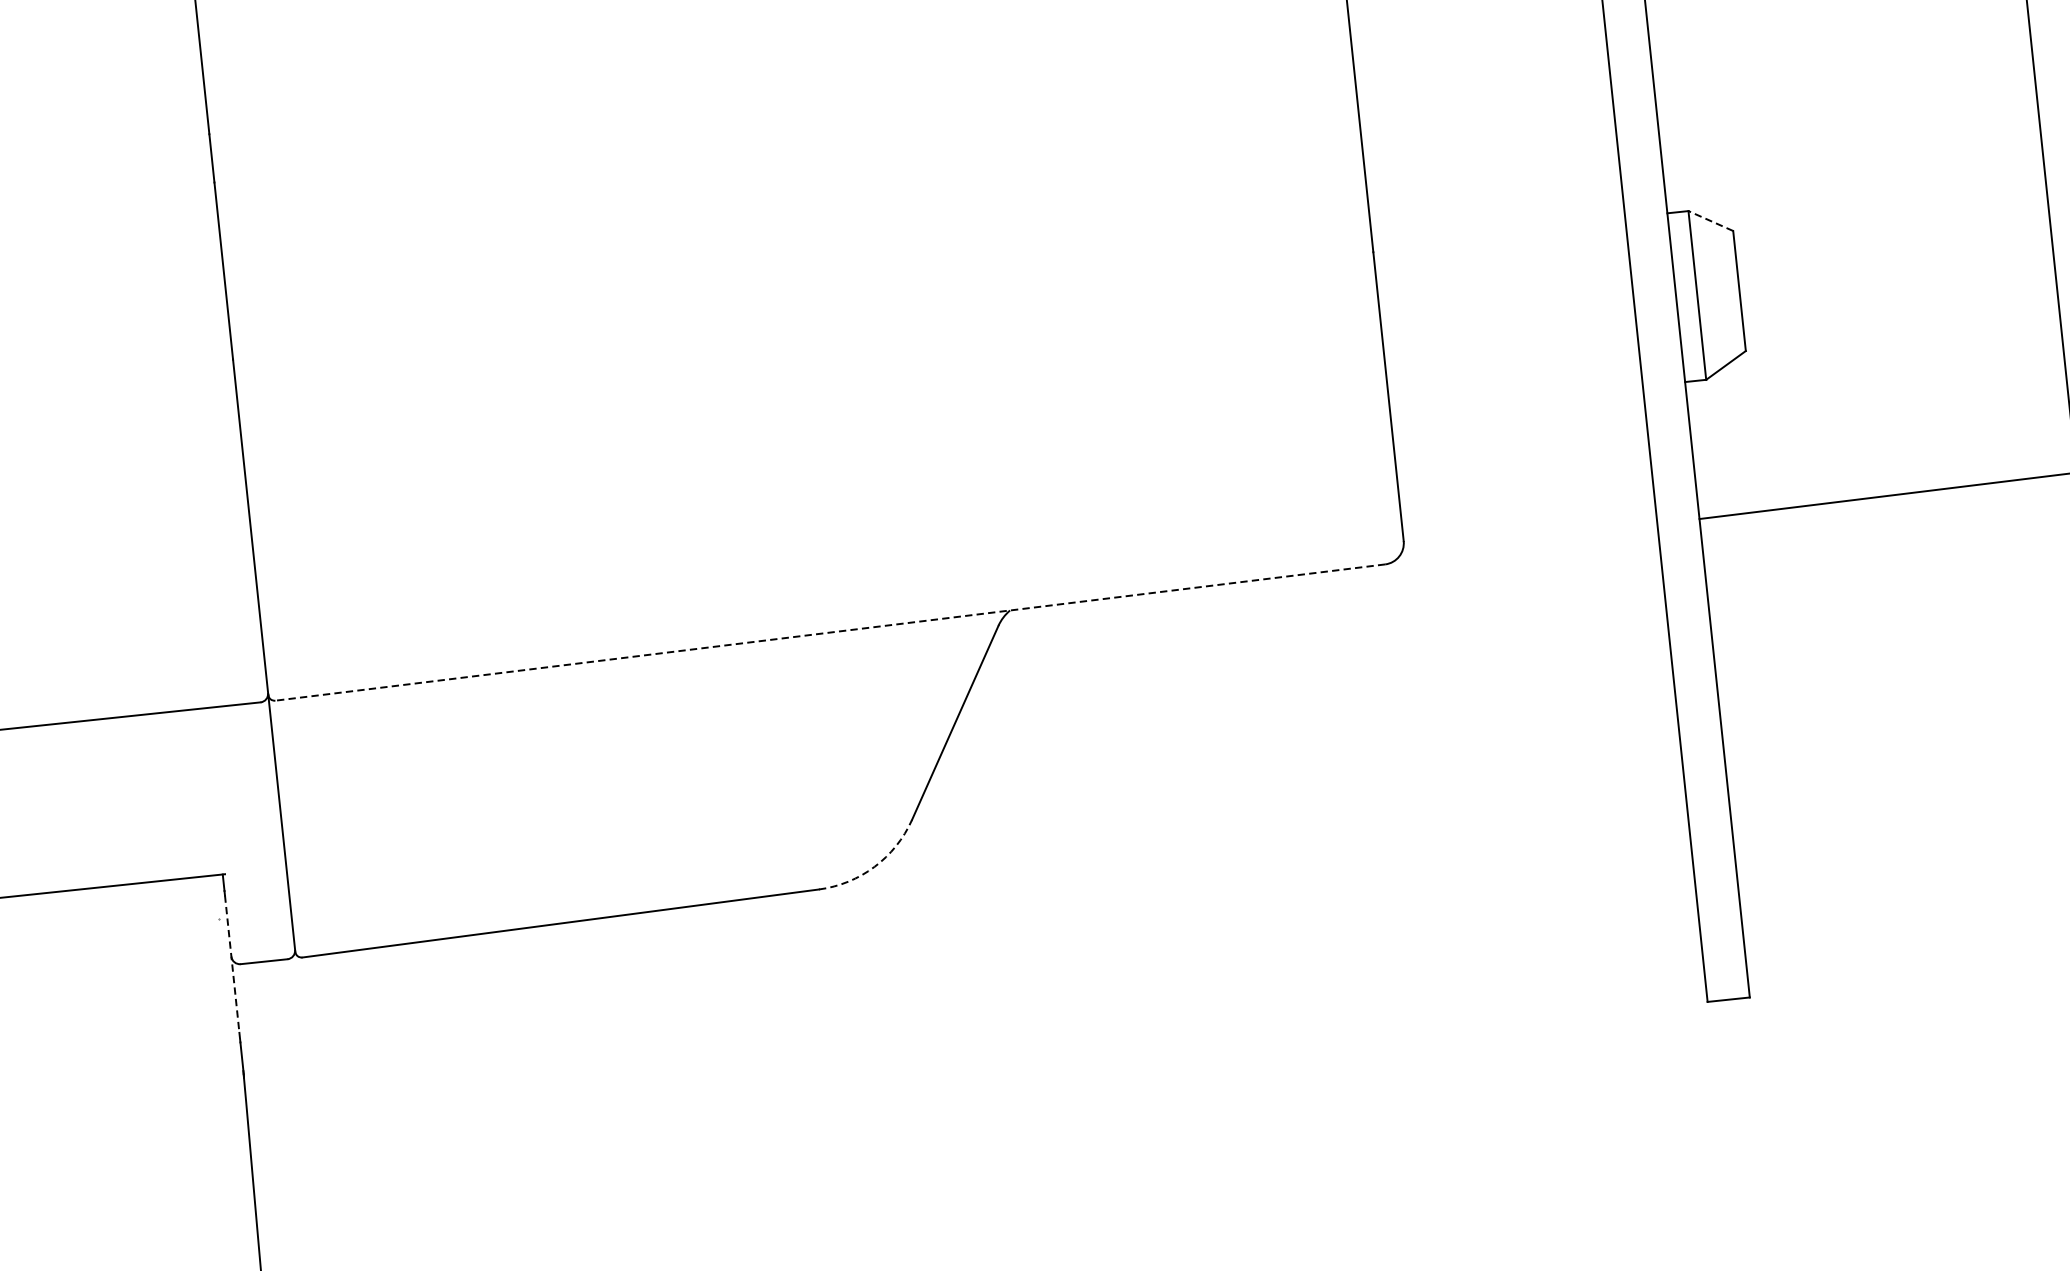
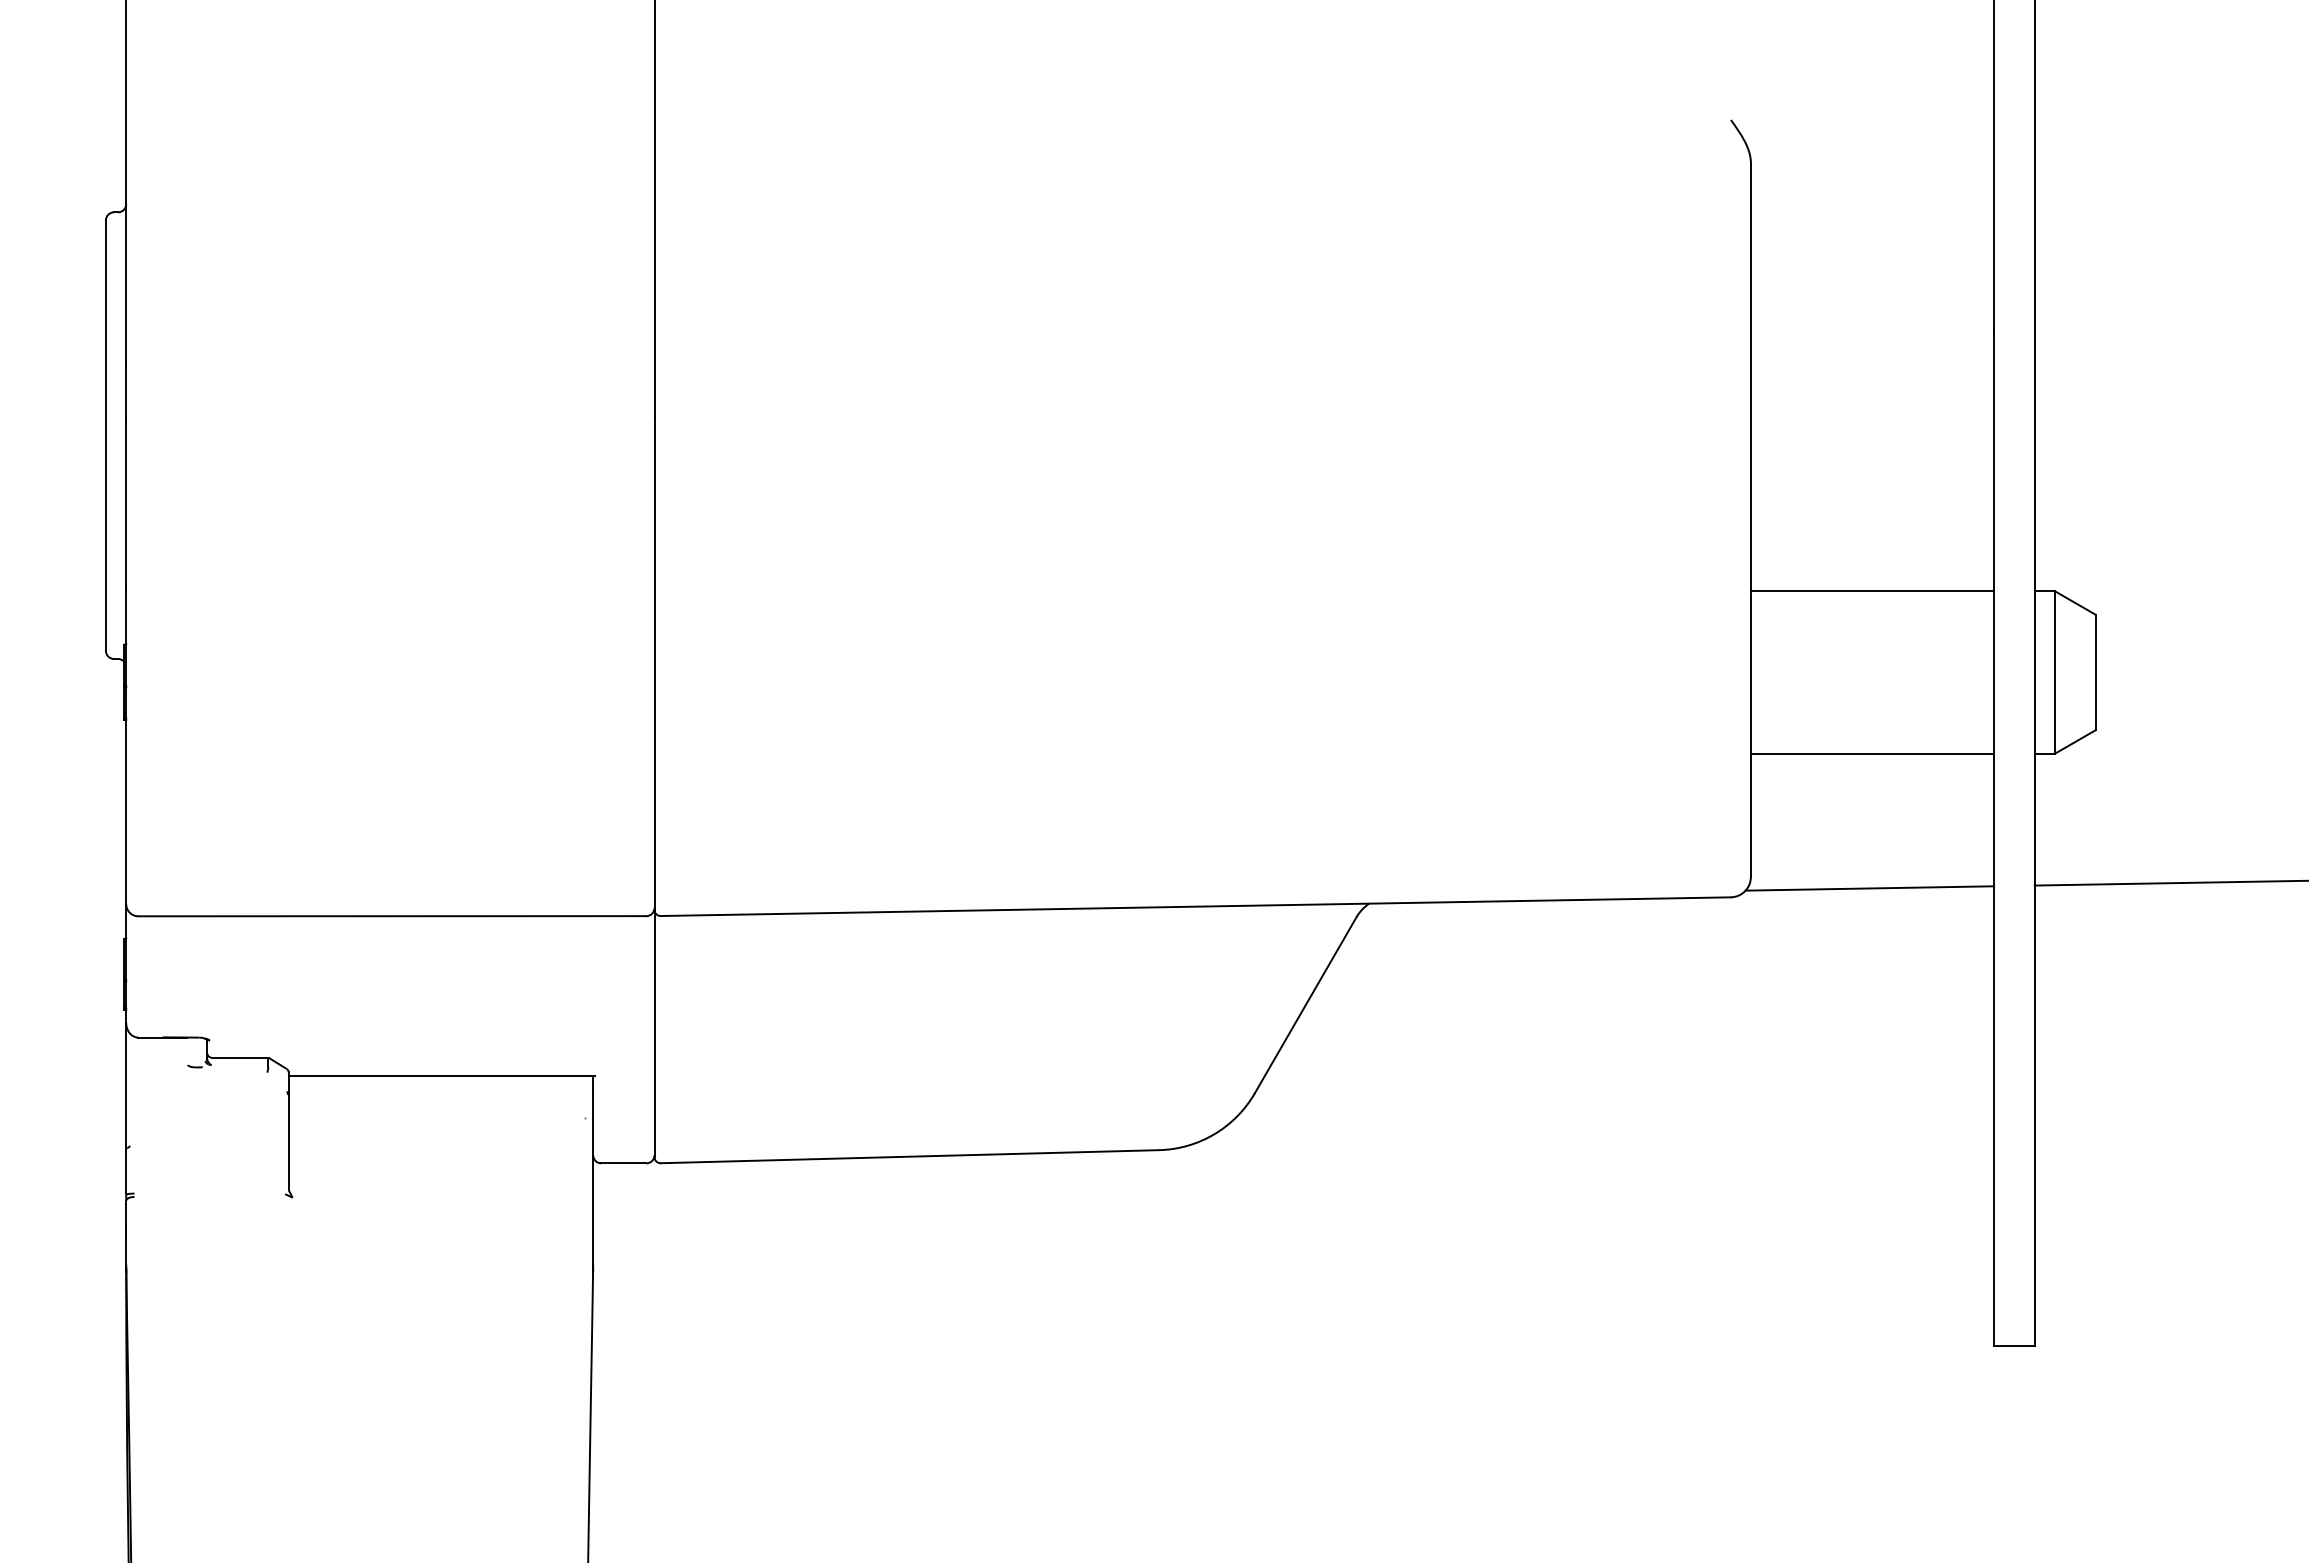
line: (1709, 220) -> (2074, 602), dashed -> solid
line: (1498, 231) -> (1872, 591), added
line: (1516, 399) -> (1872, 753), added
line: (1528, 540) -> (1869, 888), added
line: (829, 632) -> (1195, 906), dashed -> solid
arc: (874, 867) -> (1214, 1134), dashed -> solid
line: (232, 965) -> (593, 1163), dashed -> solid

